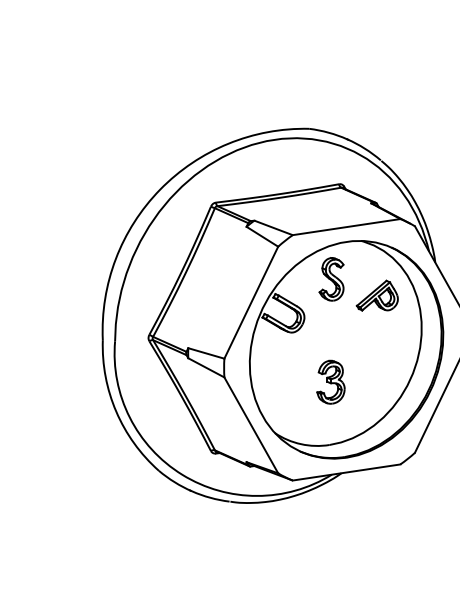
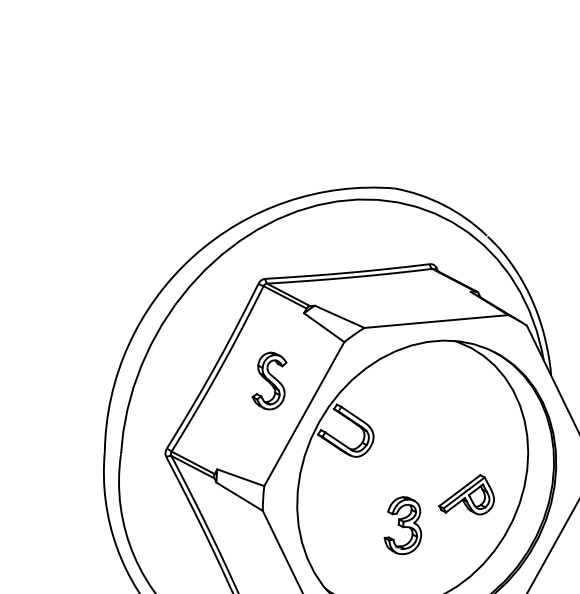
part: (331, 279) -> (269, 381), moved
part: (376, 295) -> (465, 493), moved

